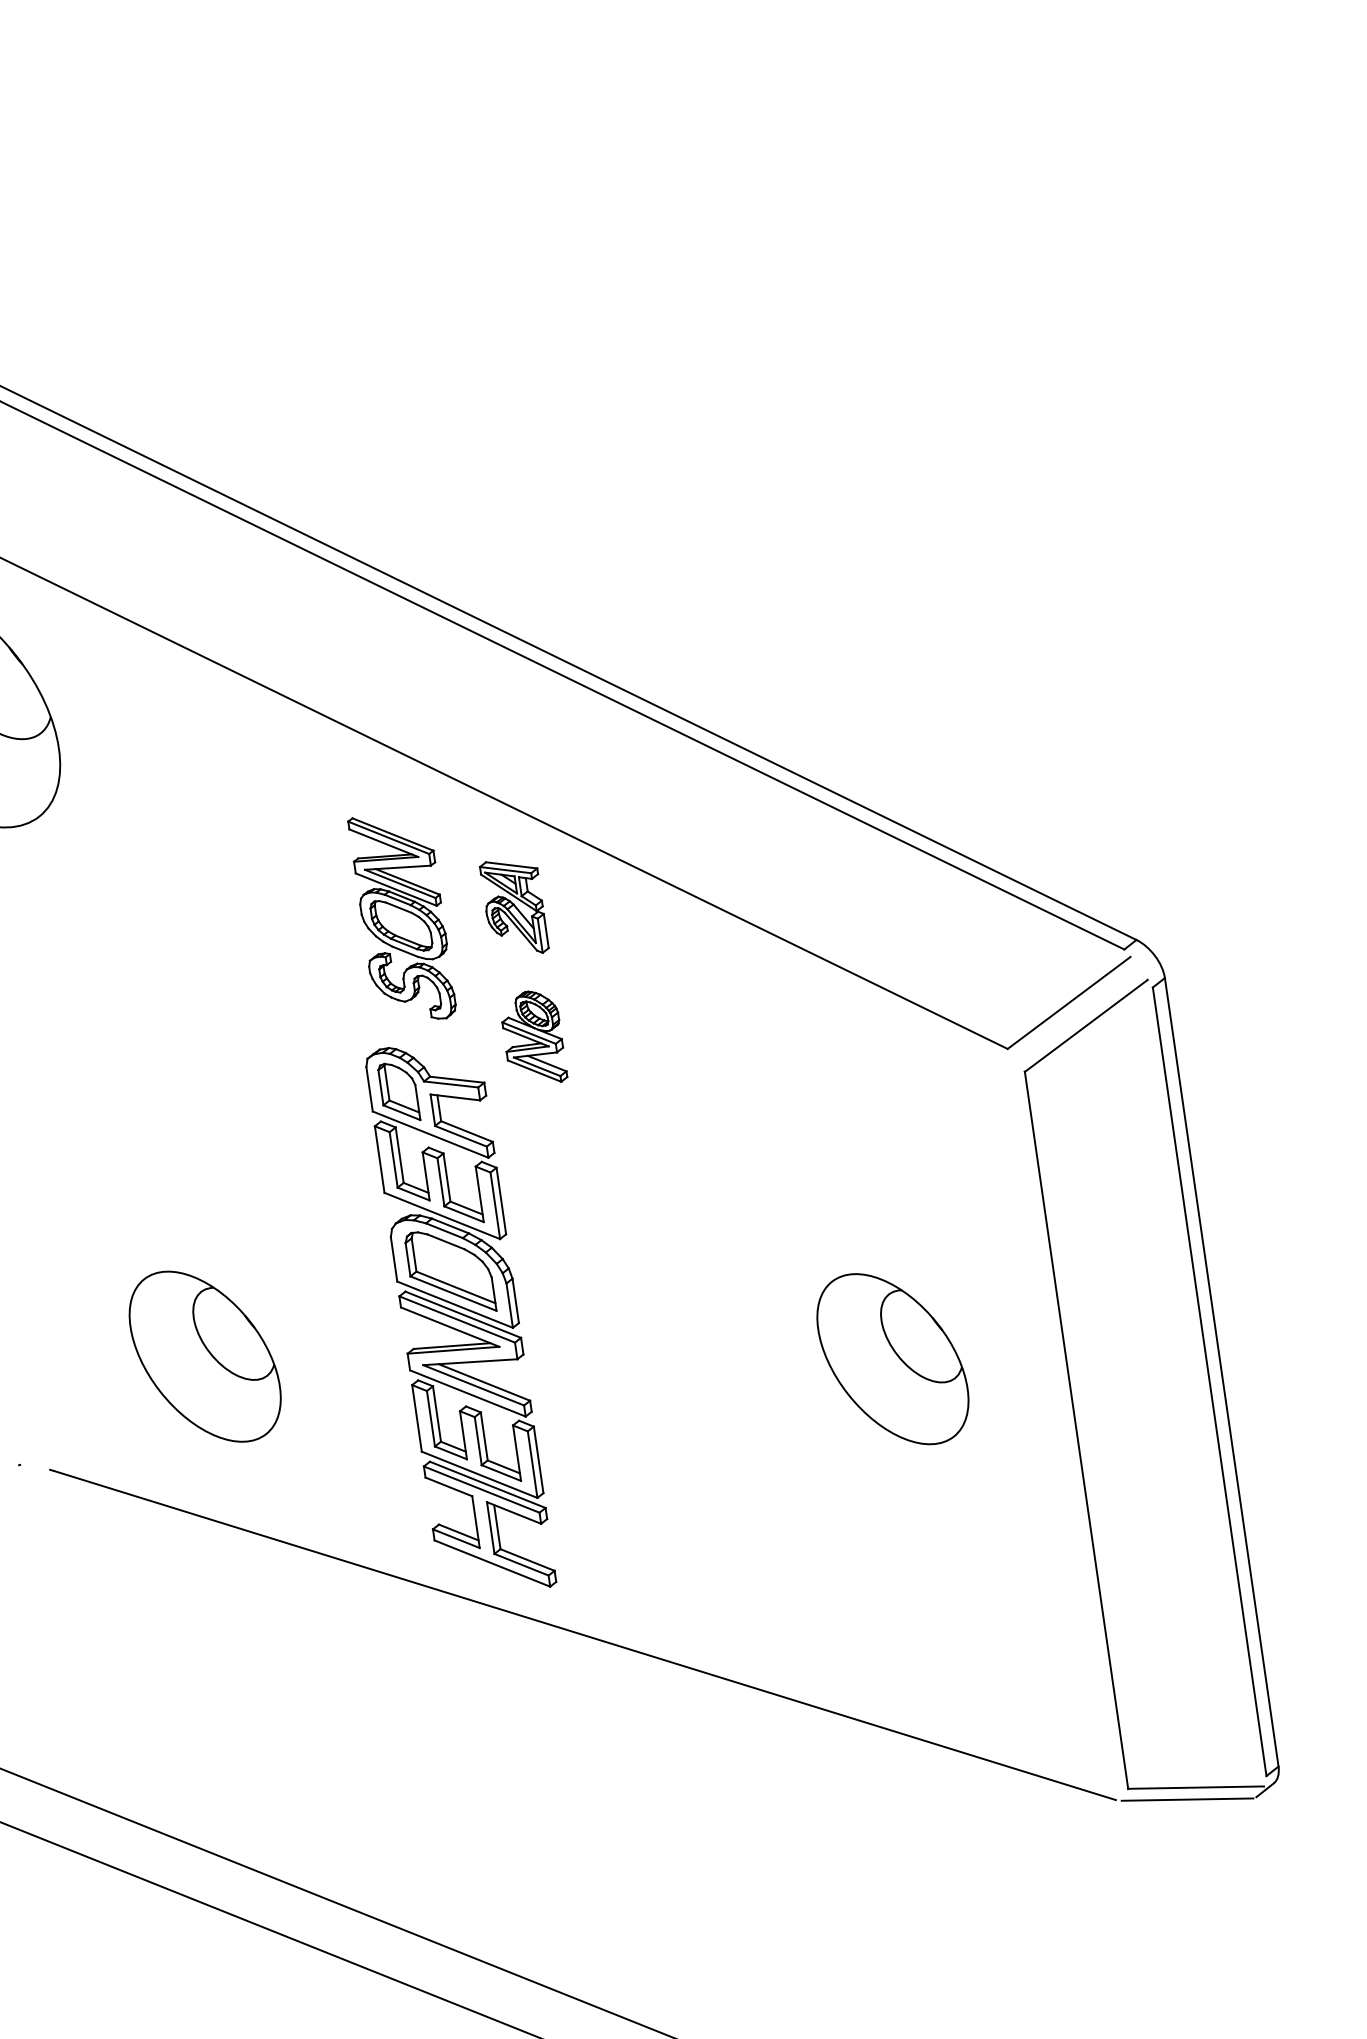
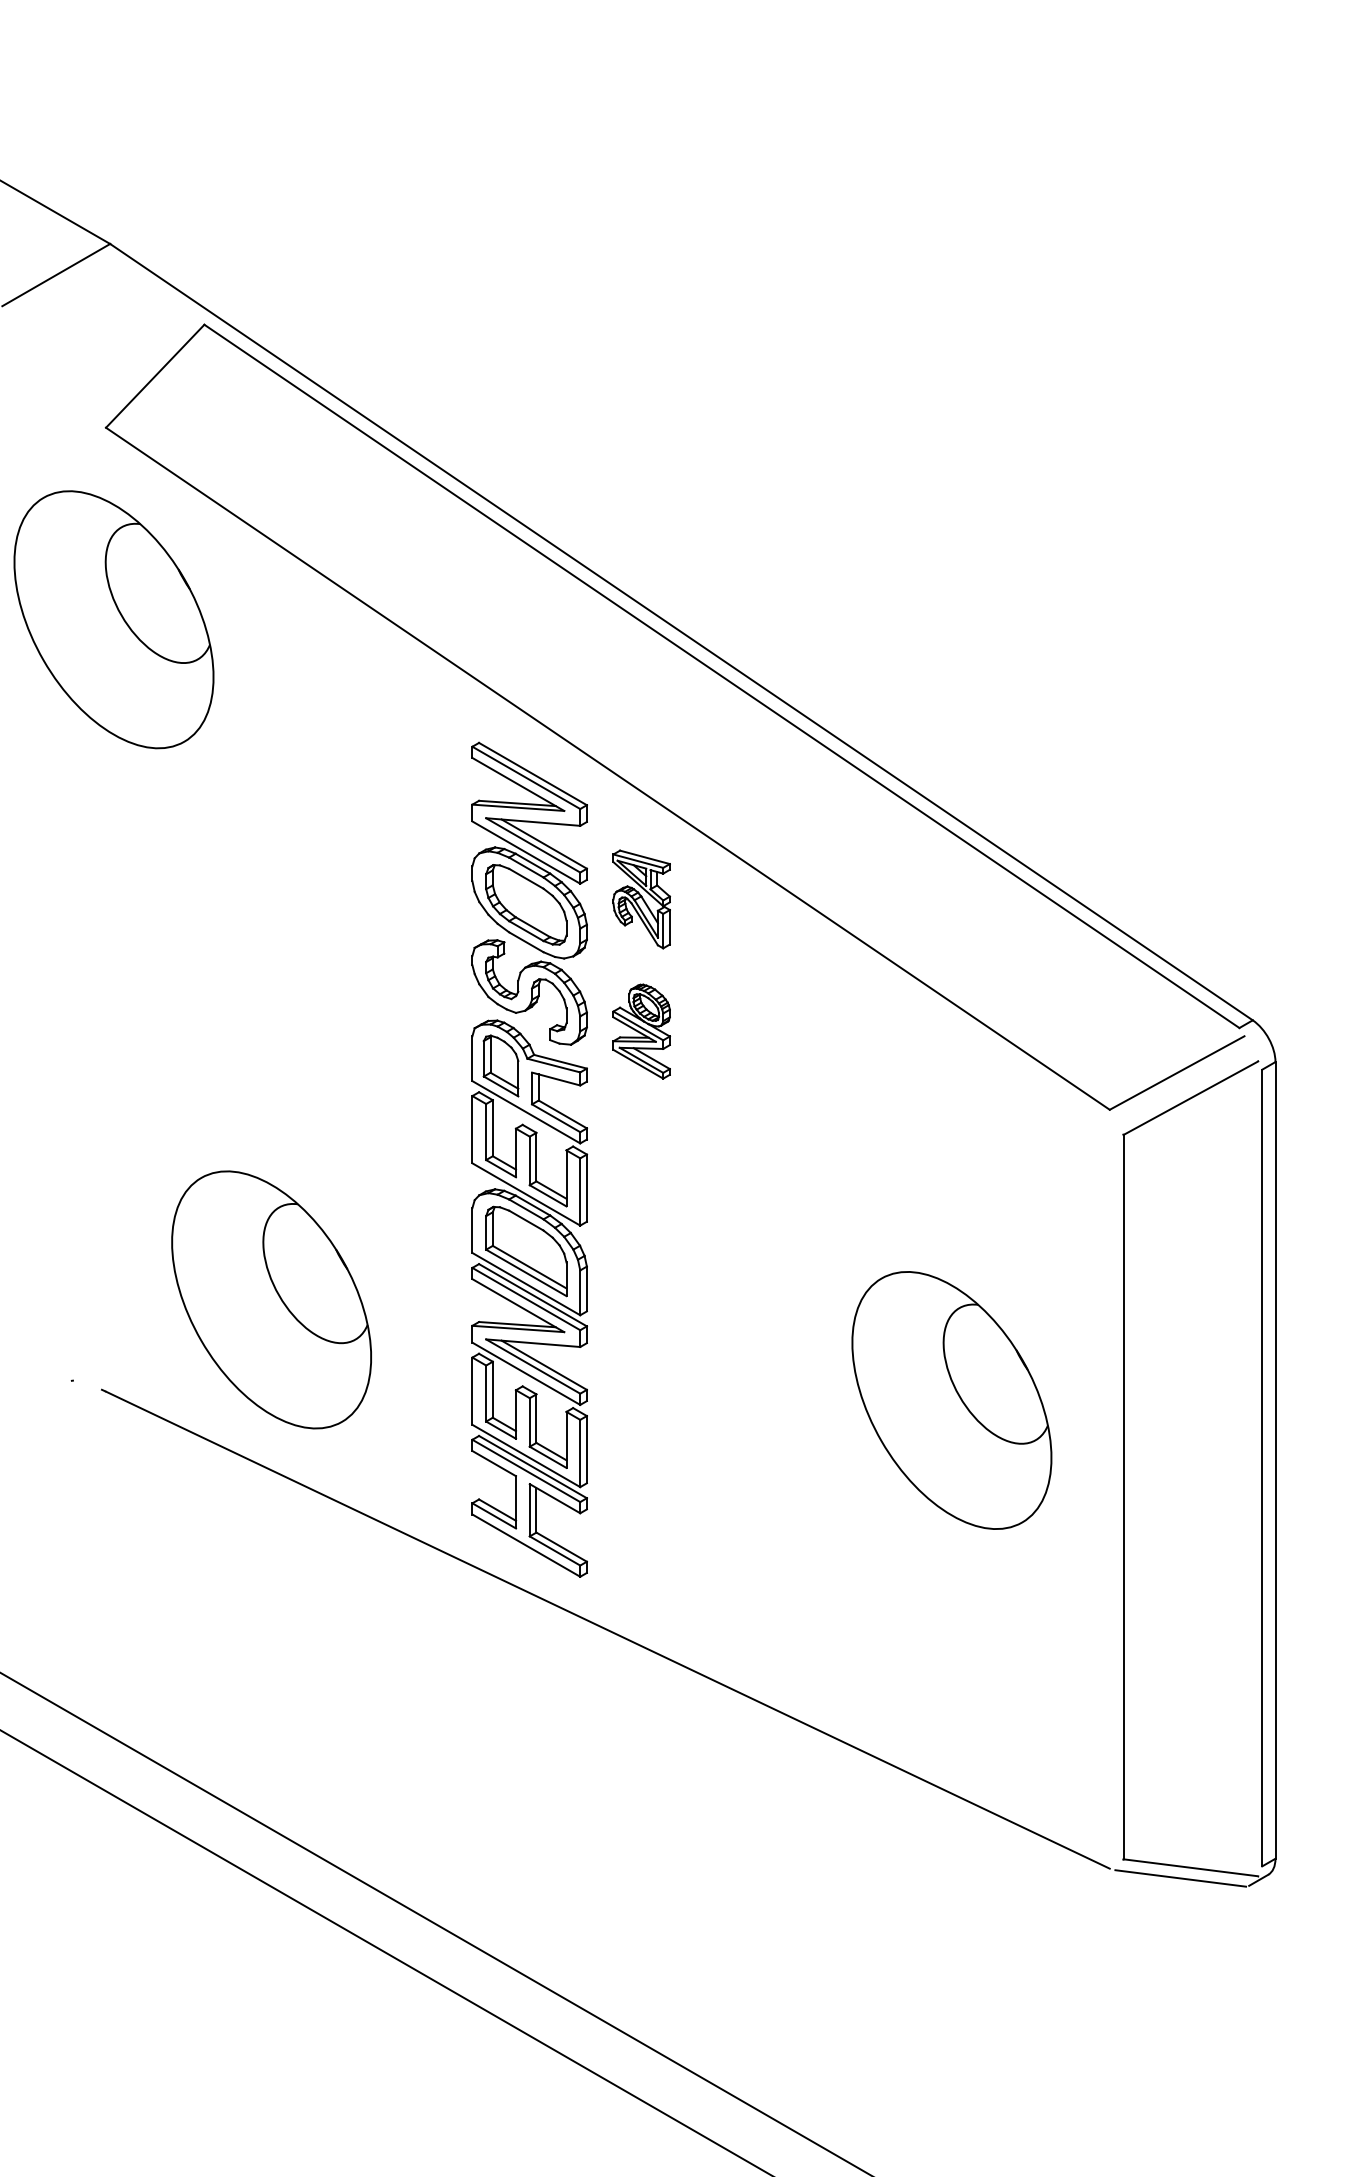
part: (402, 917) -> (529, 893), size x1.43
part: (205, 1356) -> (271, 1299), size x1.43
part: (892, 1359) -> (951, 1400), size x1.43

